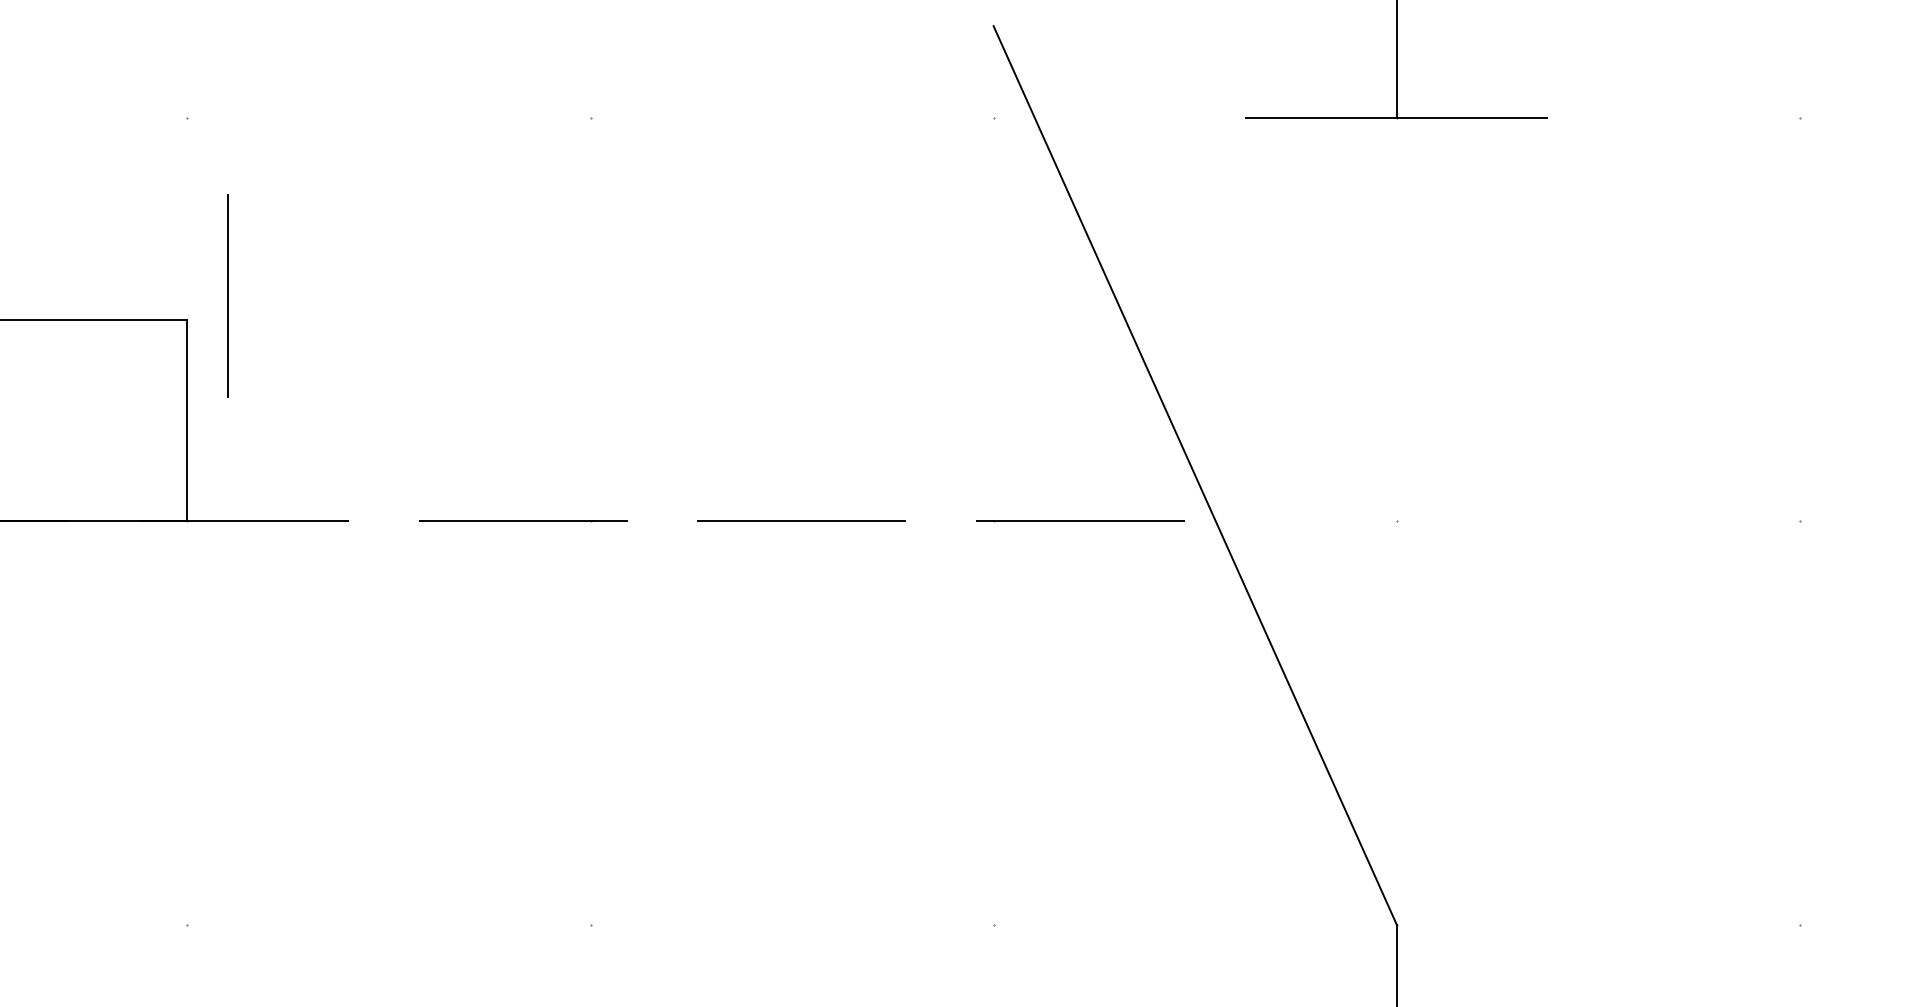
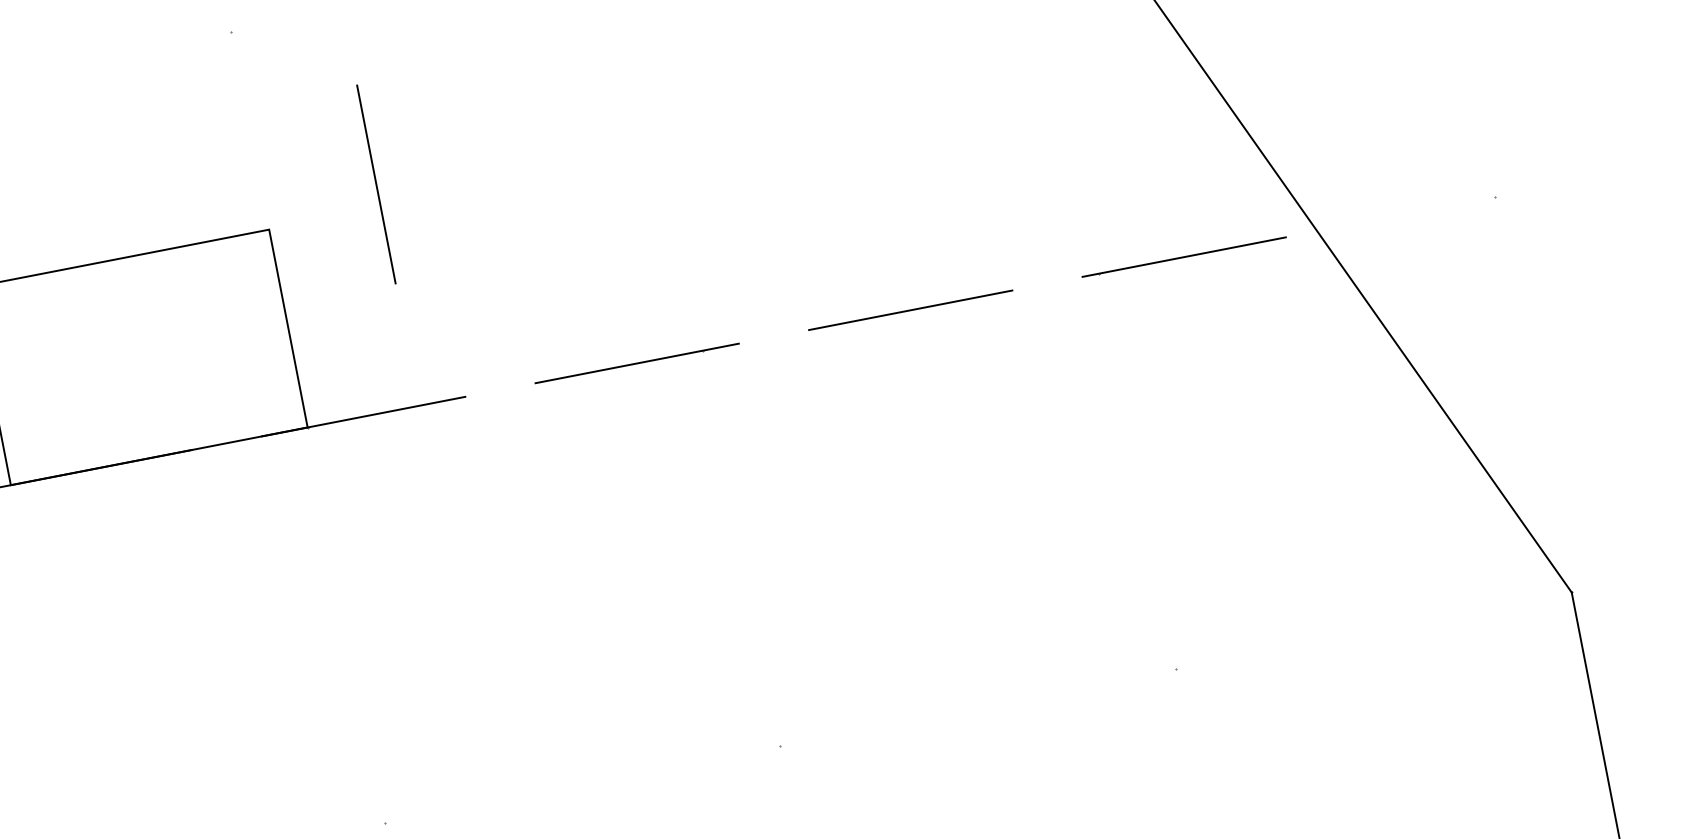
line: (227, 295) -> (375, 184), moved

